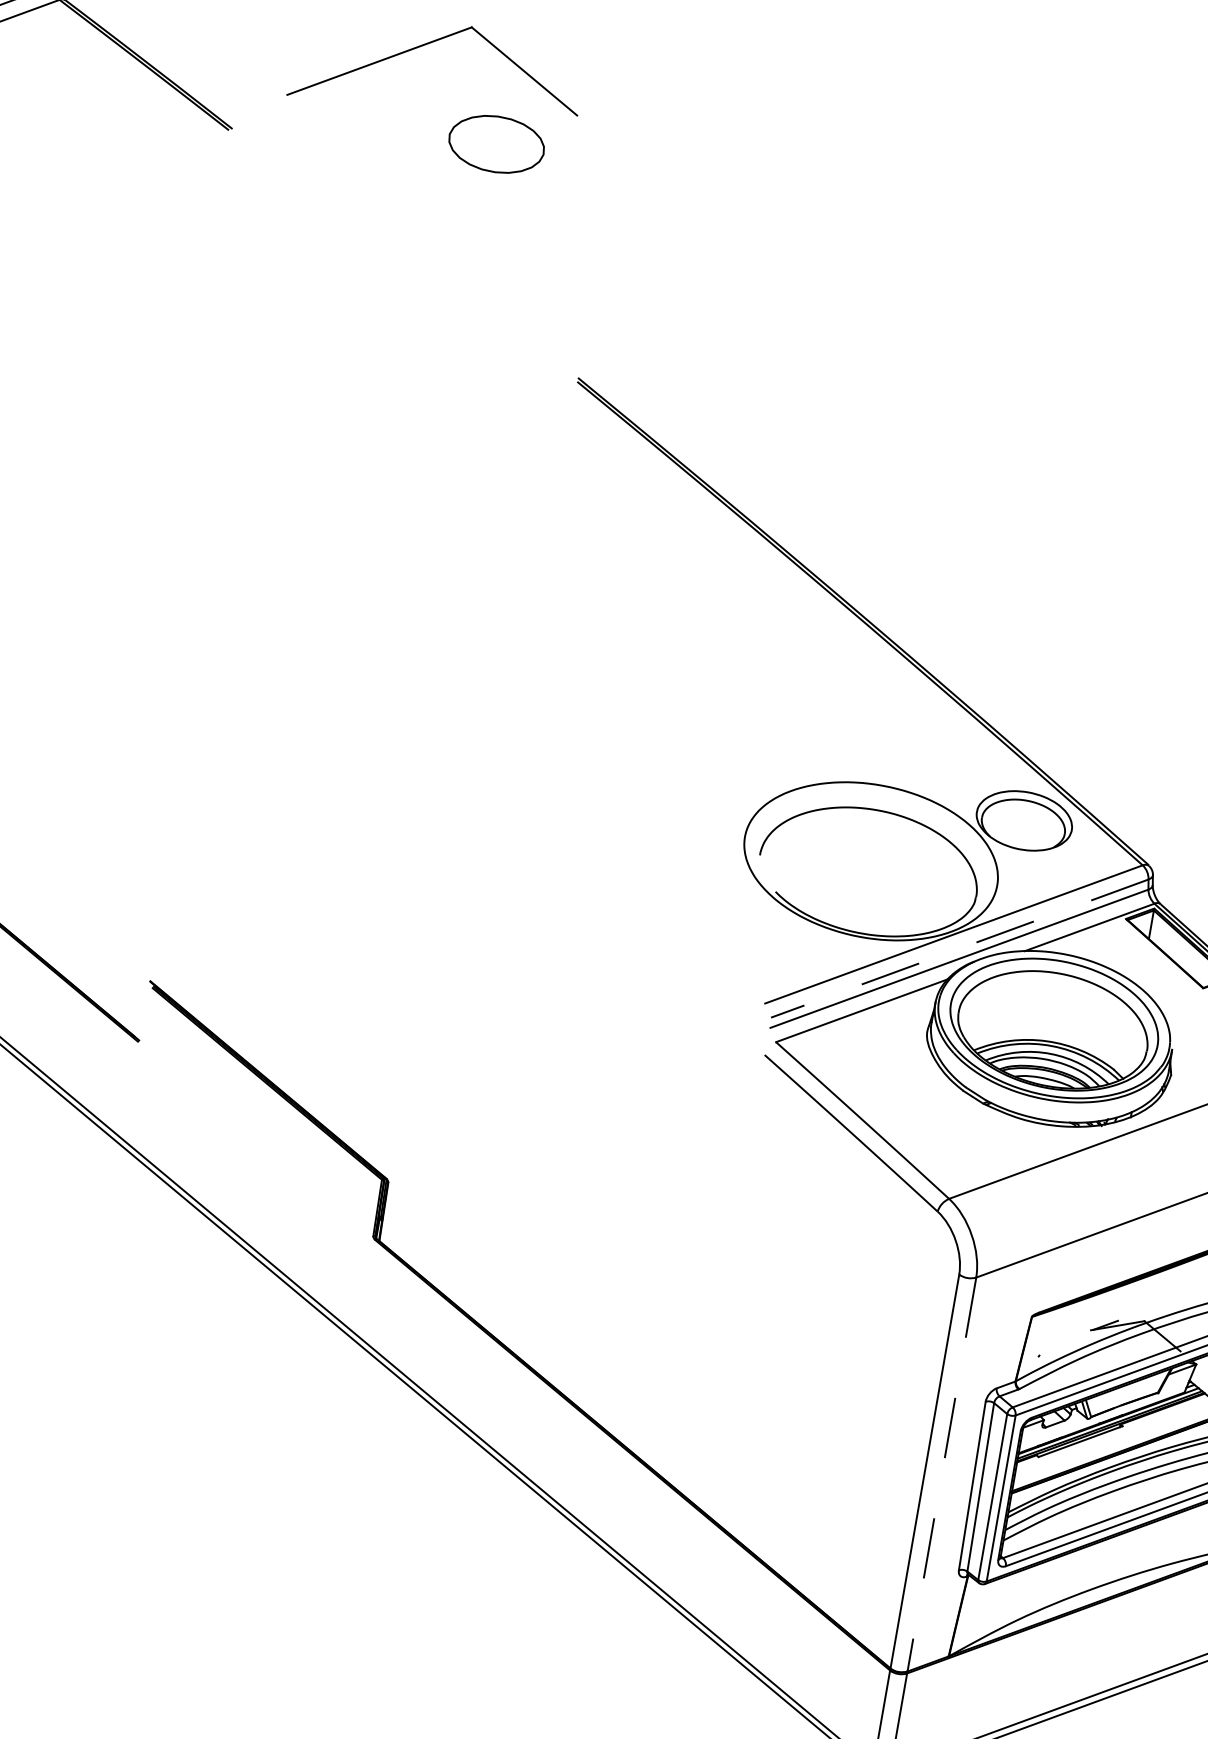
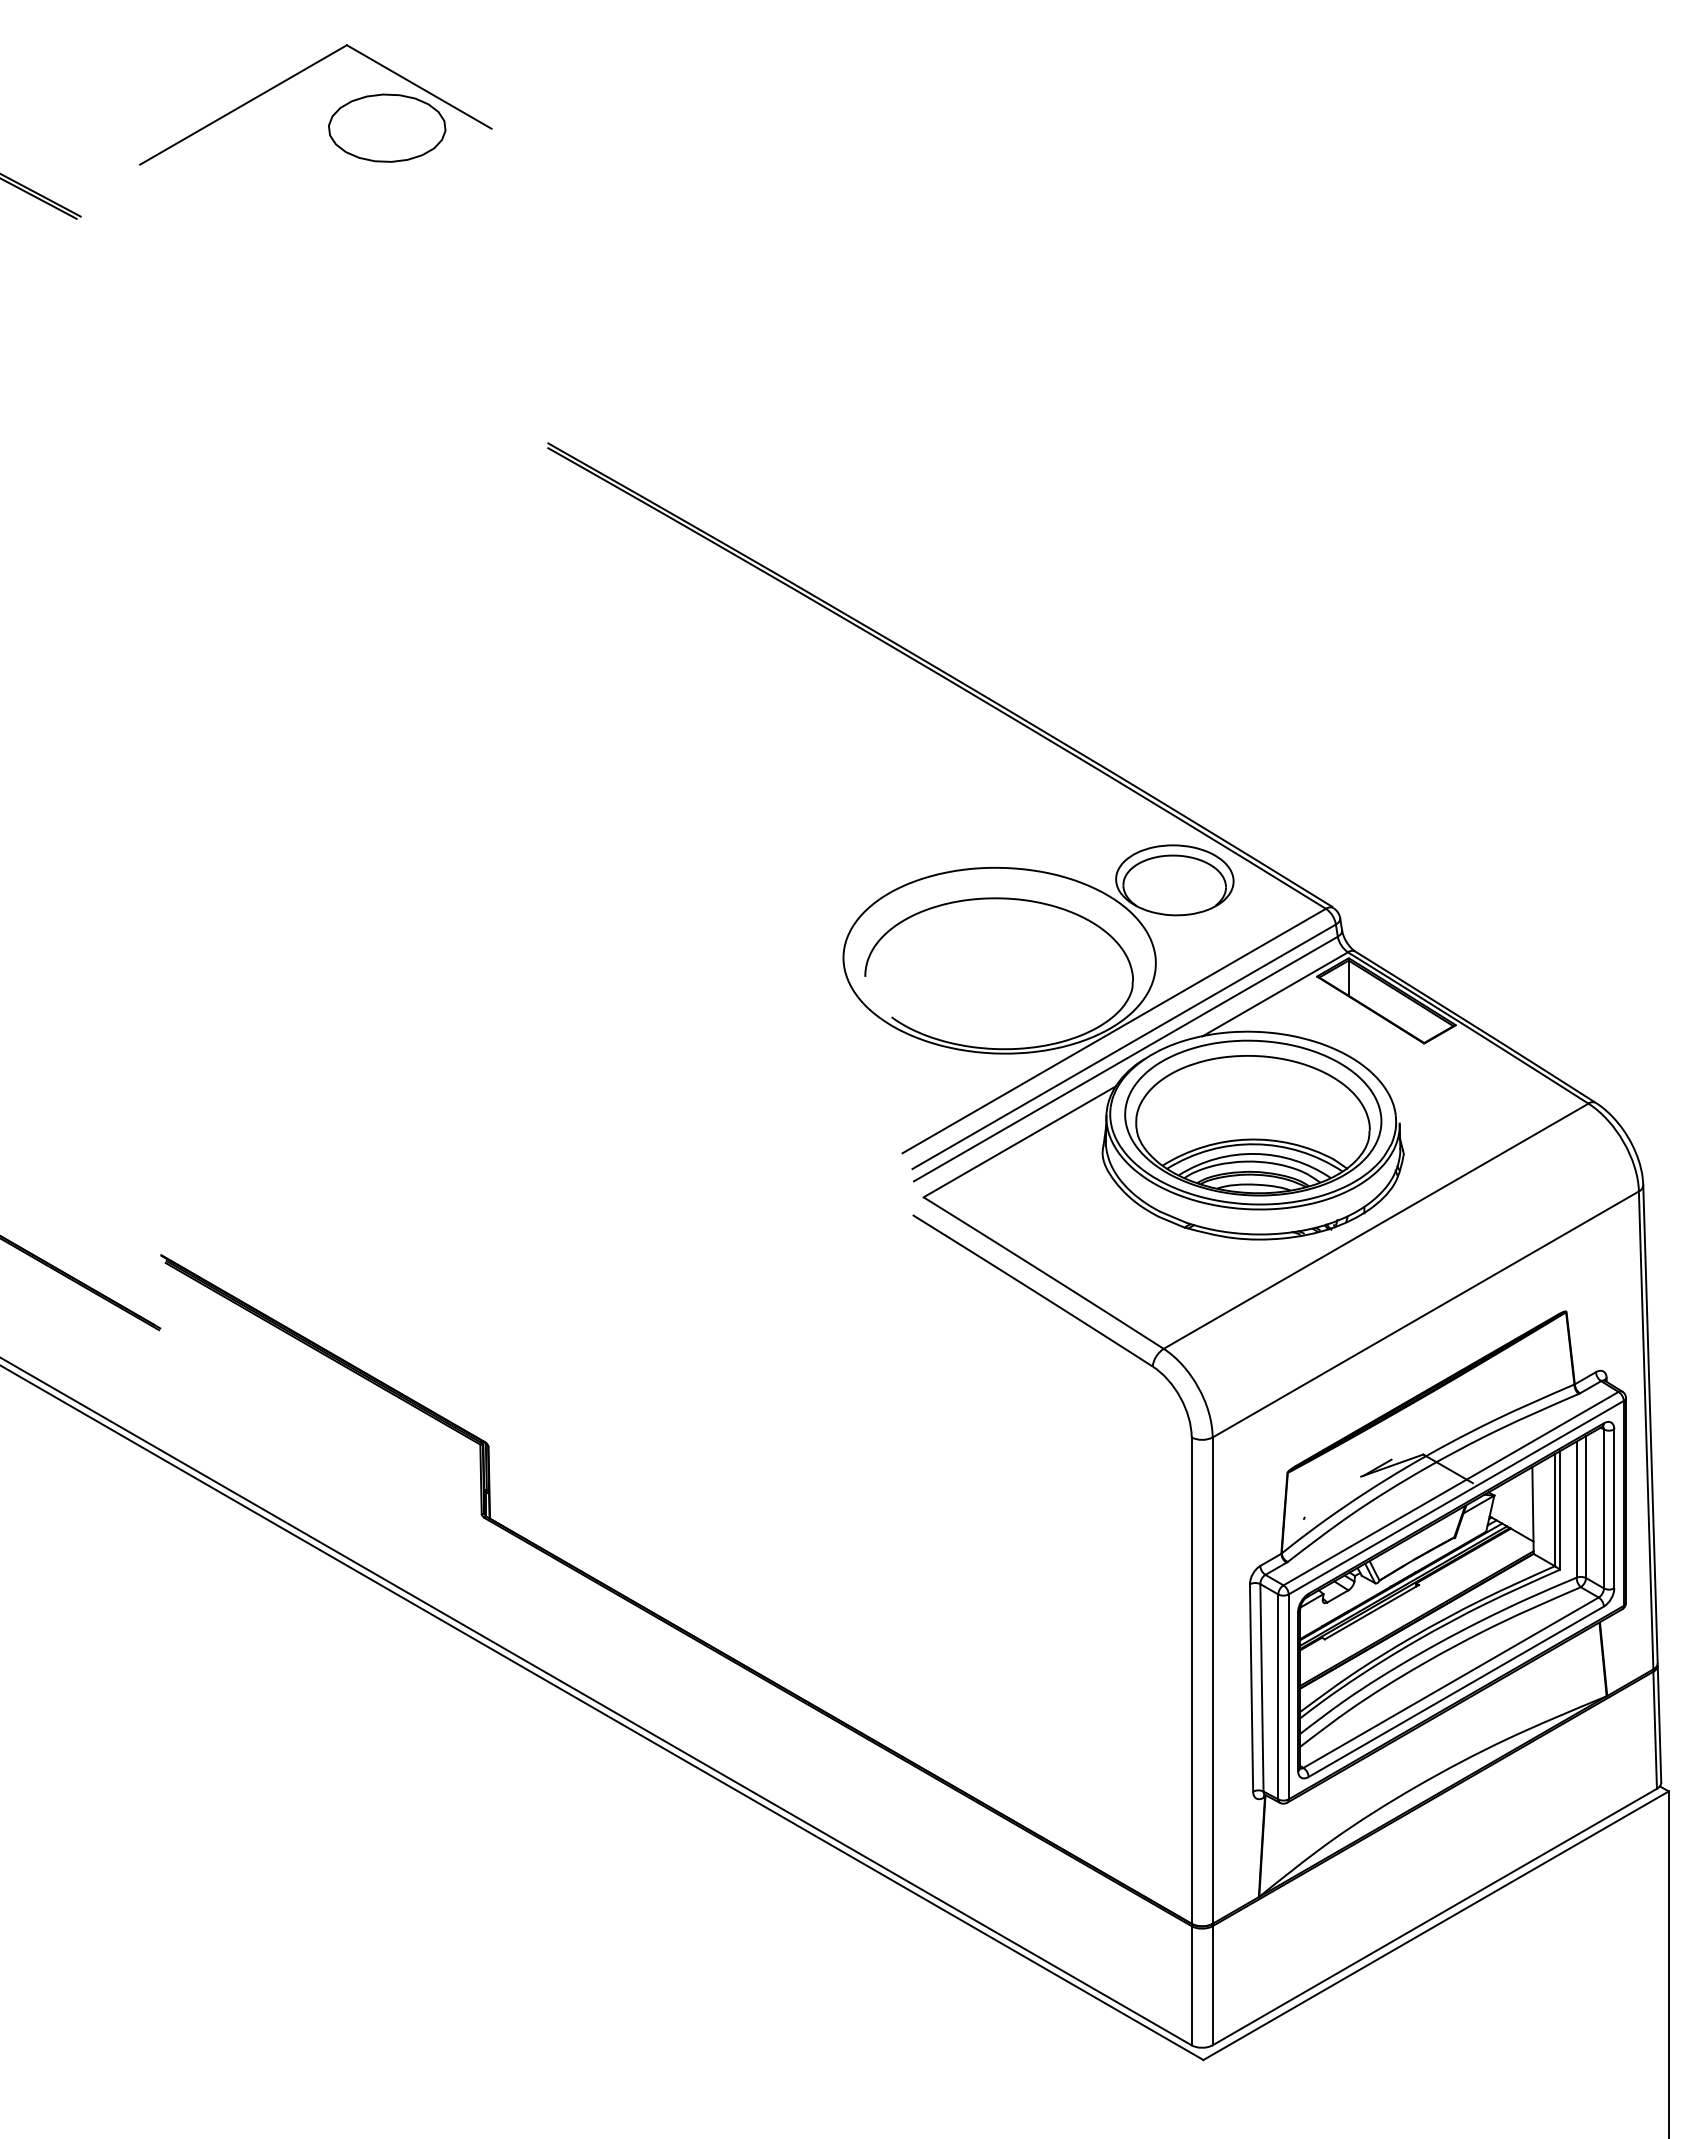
part: (497, 143) -> (387, 127), moved
line: (959, 949) -> (1123, 1047), dashed -> solid
line: (941, 1475) -> (1212, 1681), dashed -> solid

